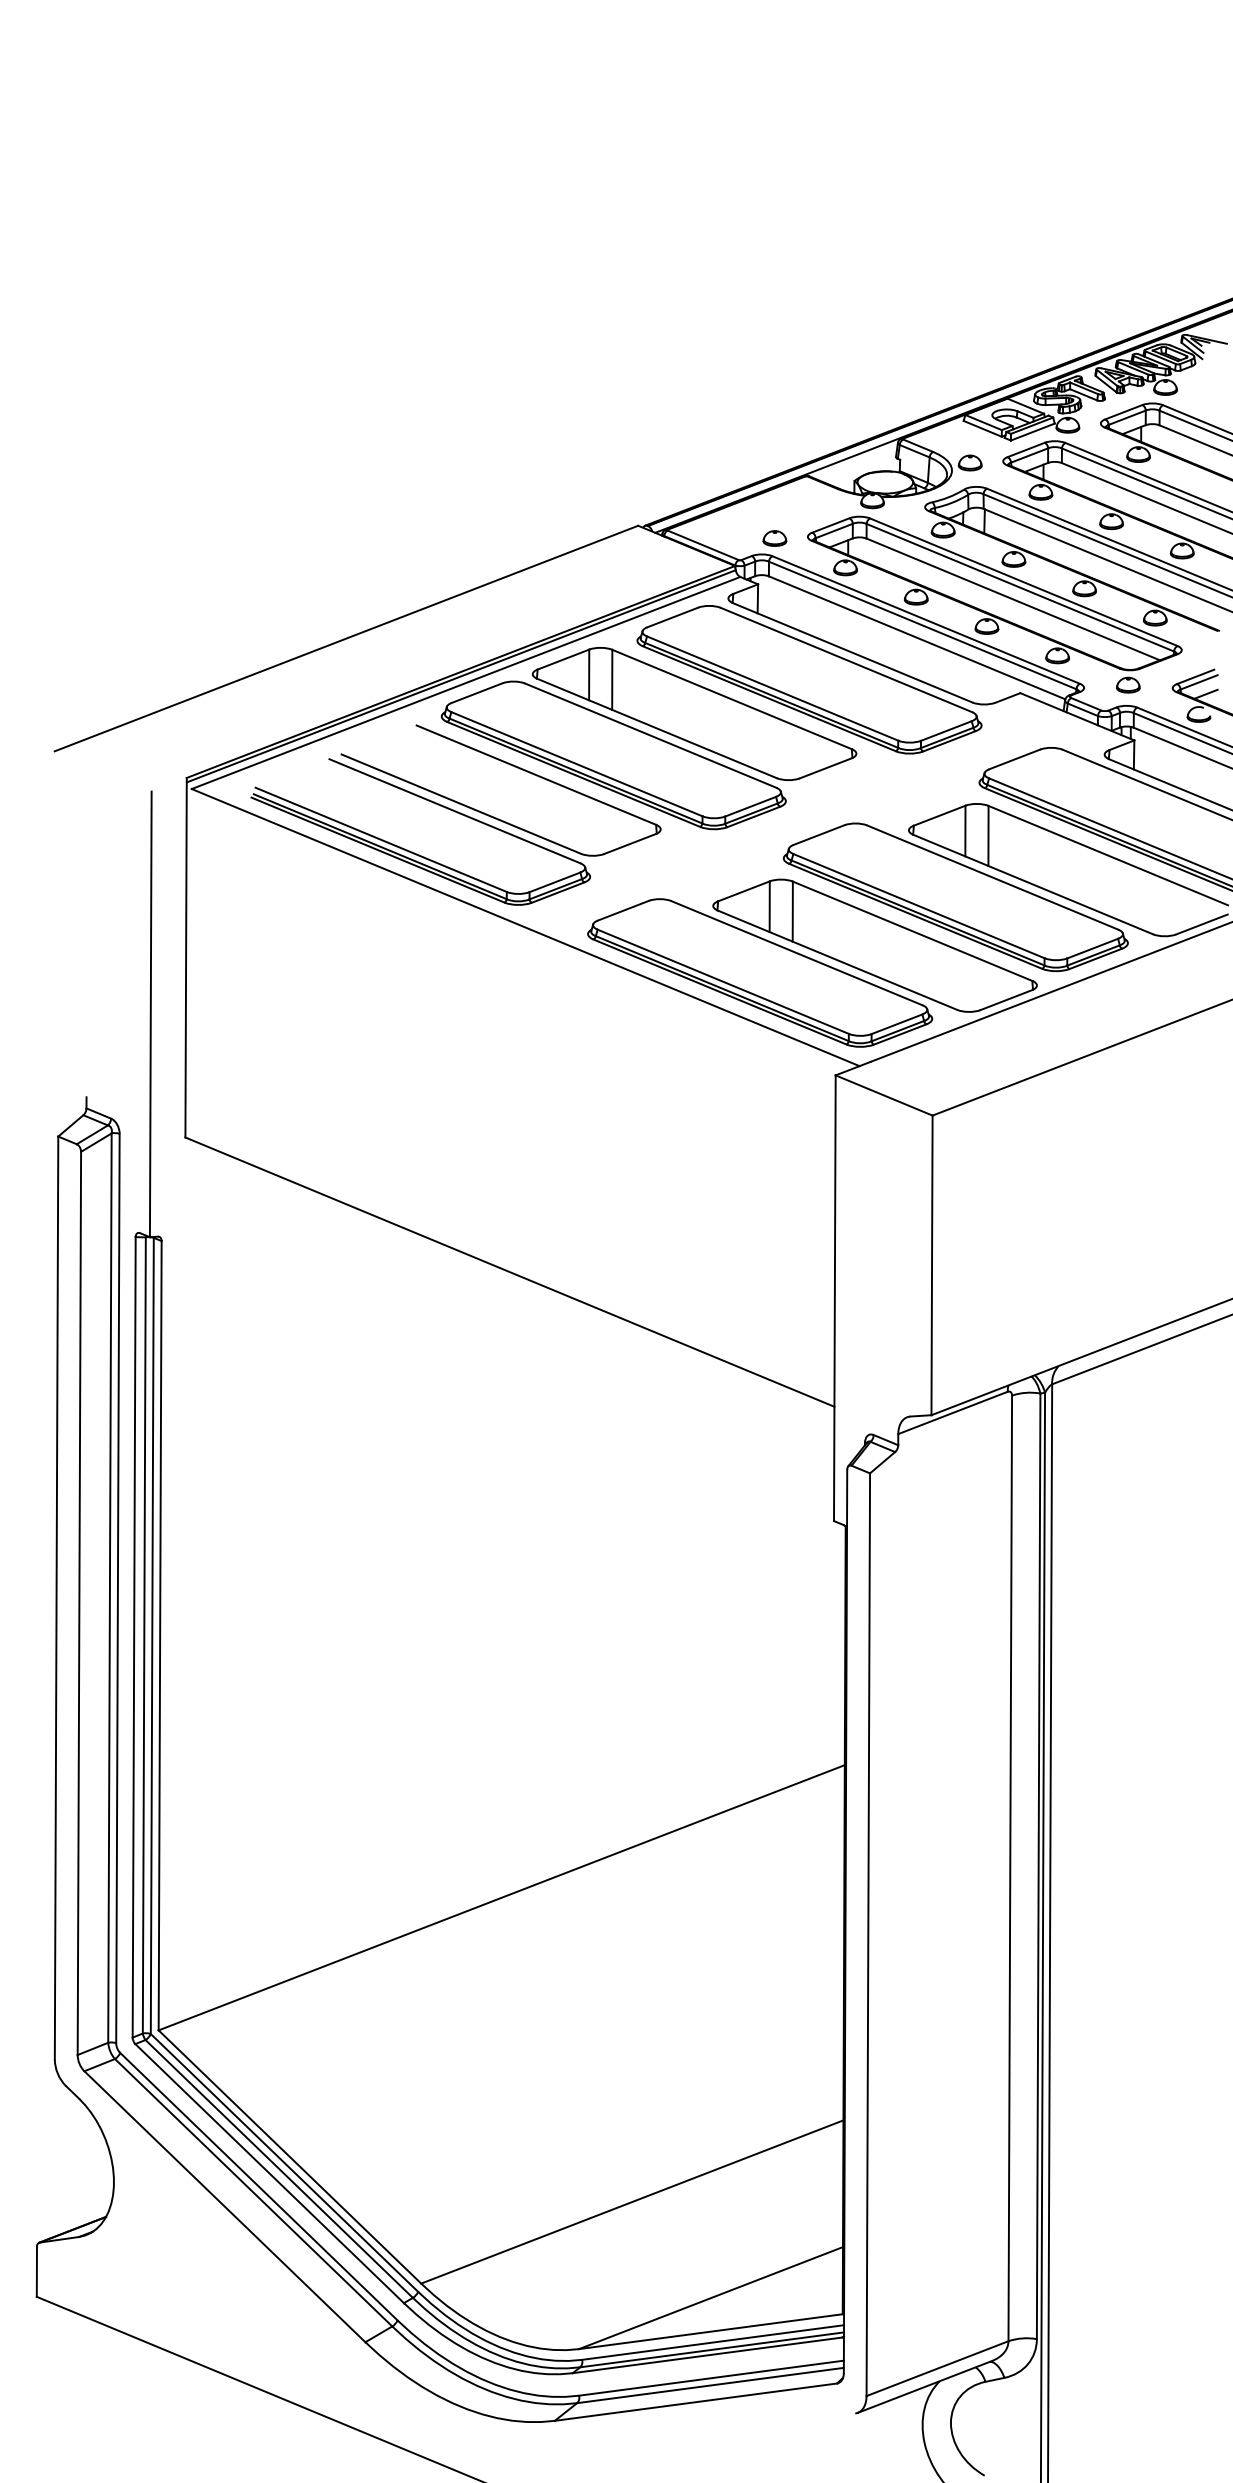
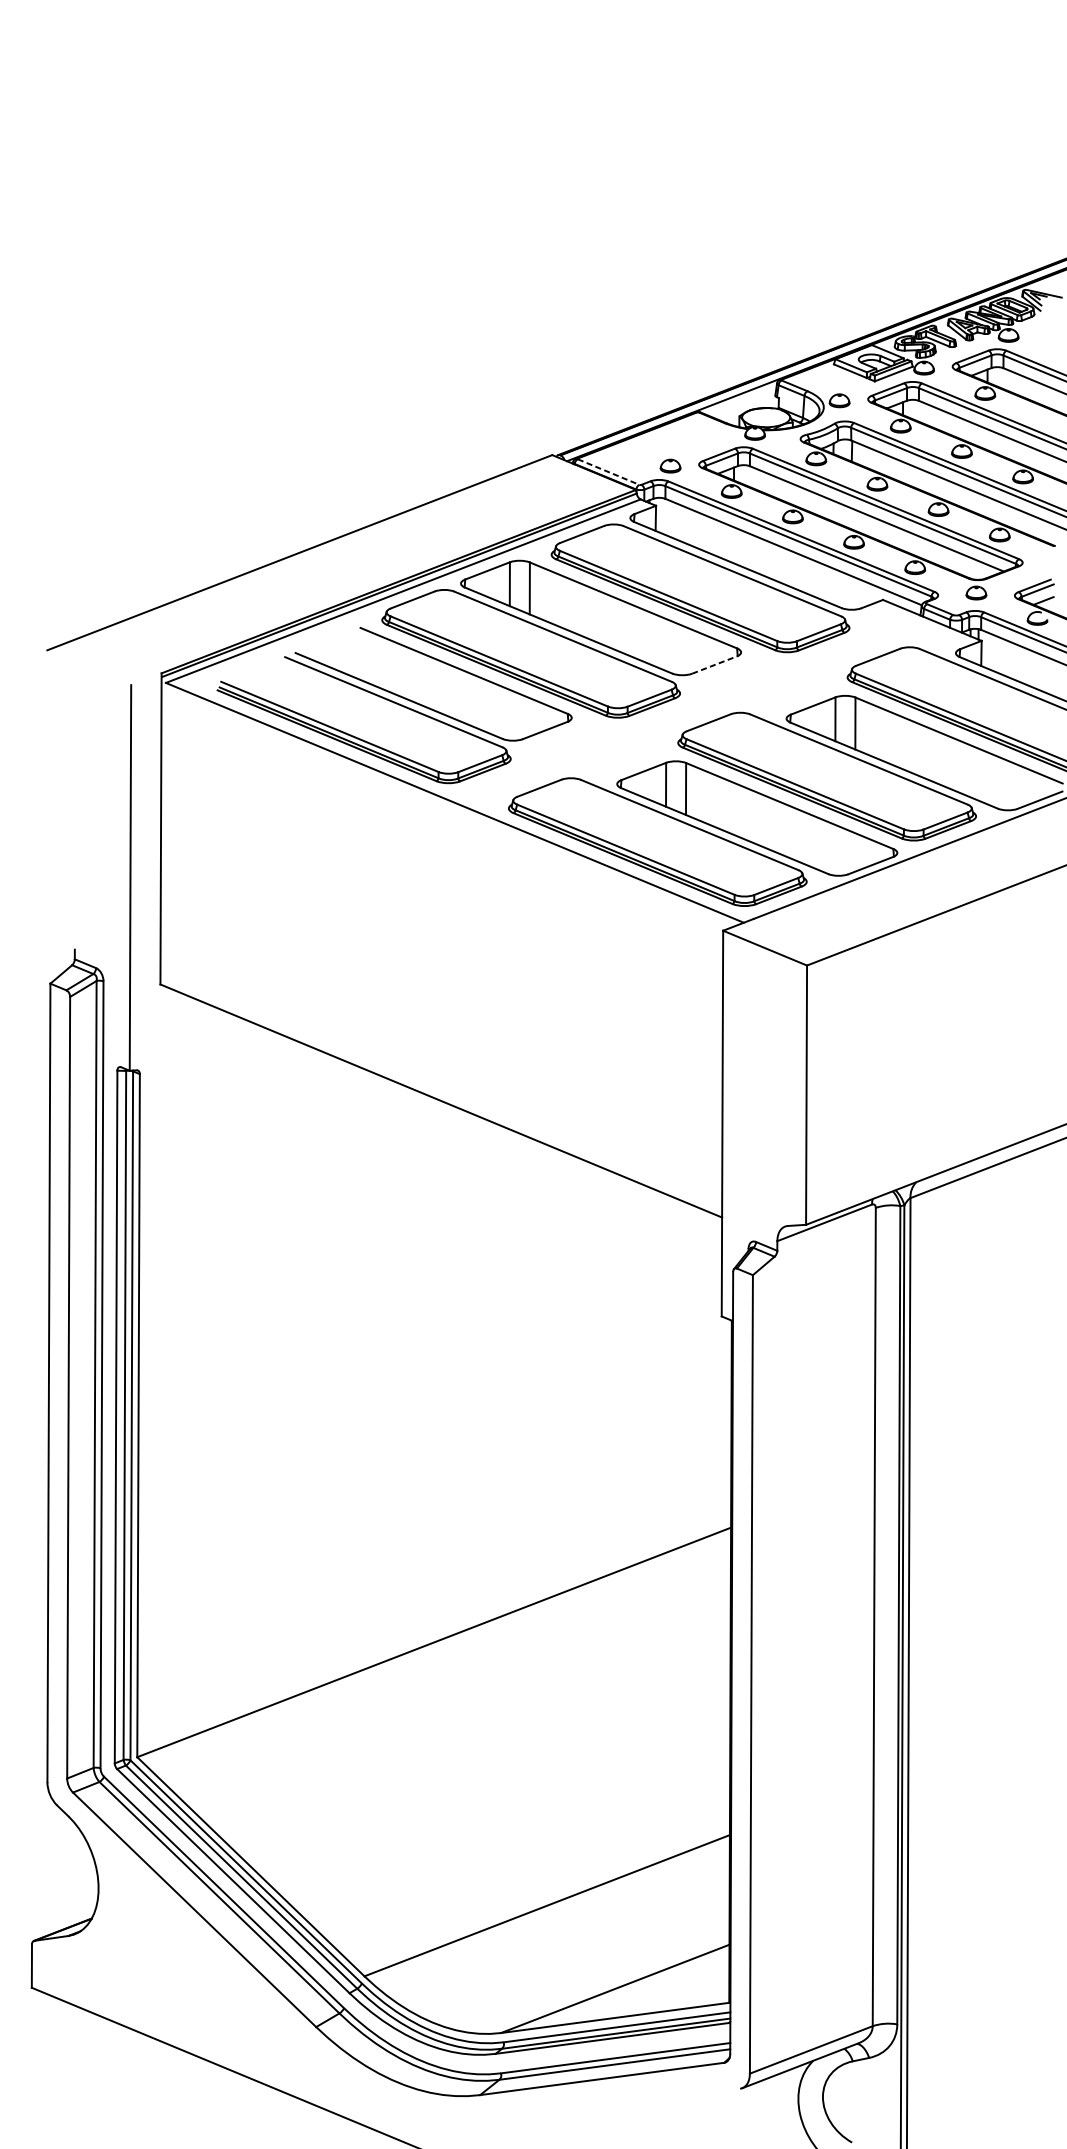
line: (703, 545) -> (608, 472), solid -> dashed
line: (825, 768) -> (714, 665), solid -> dashed

